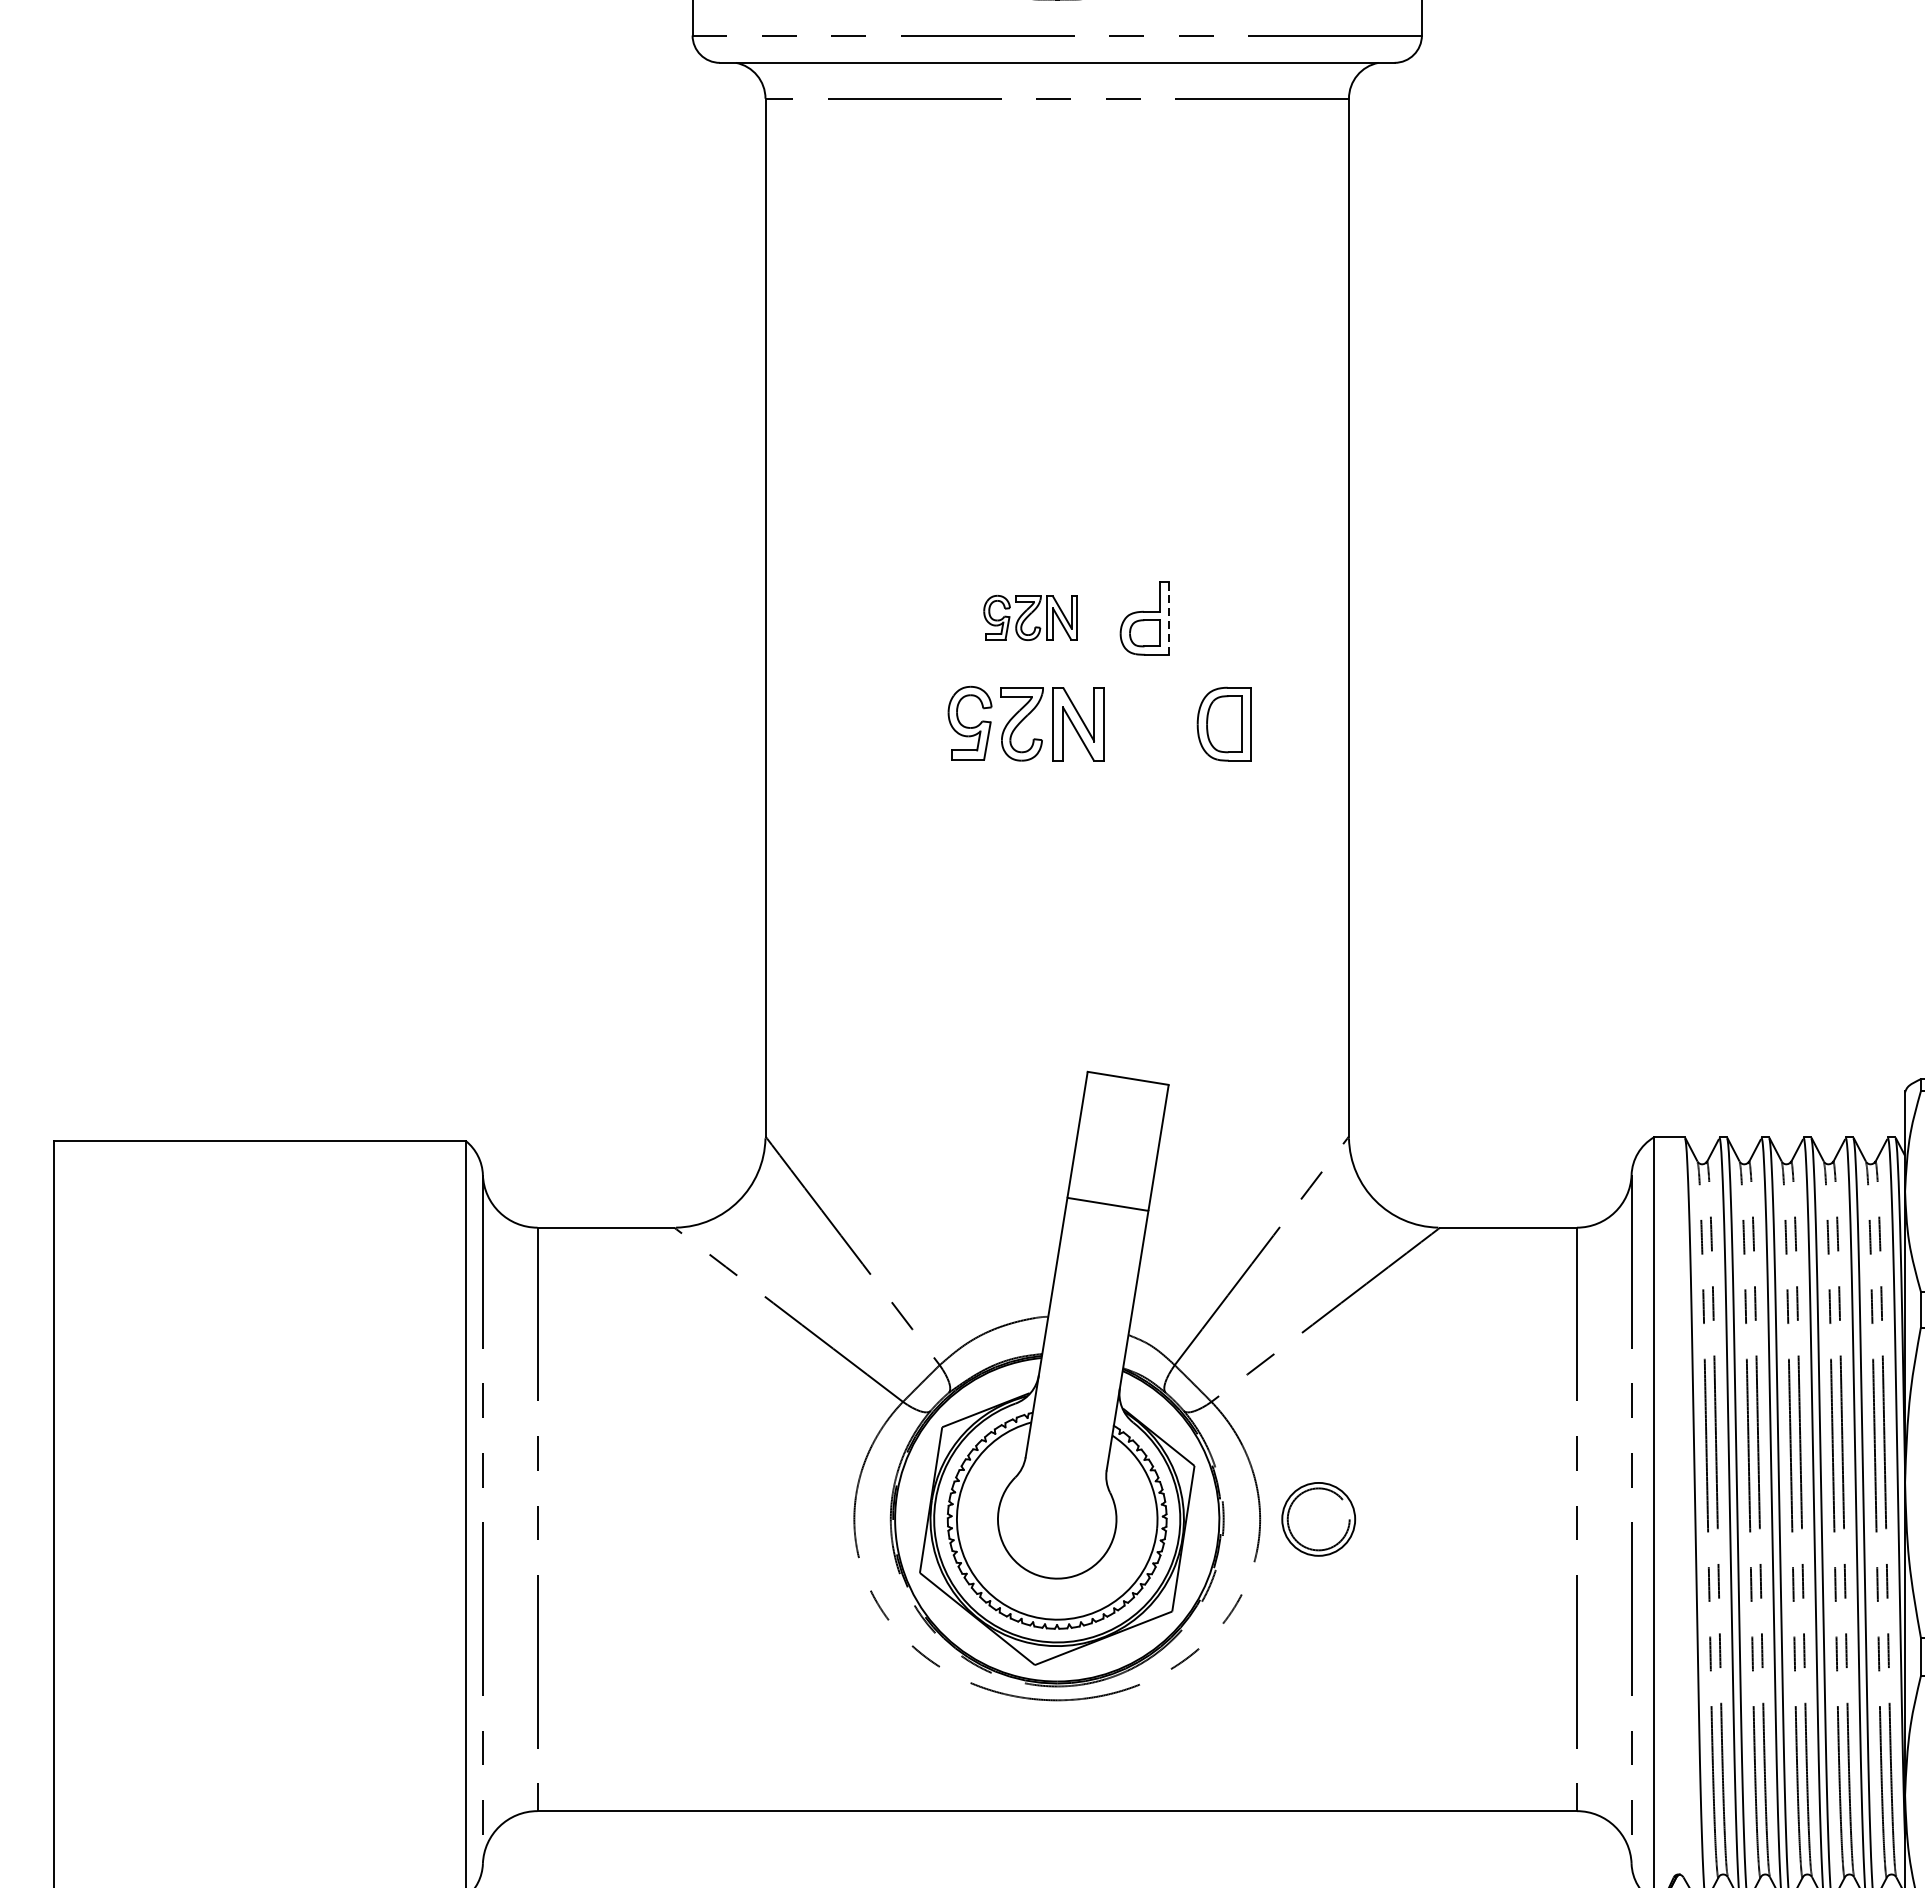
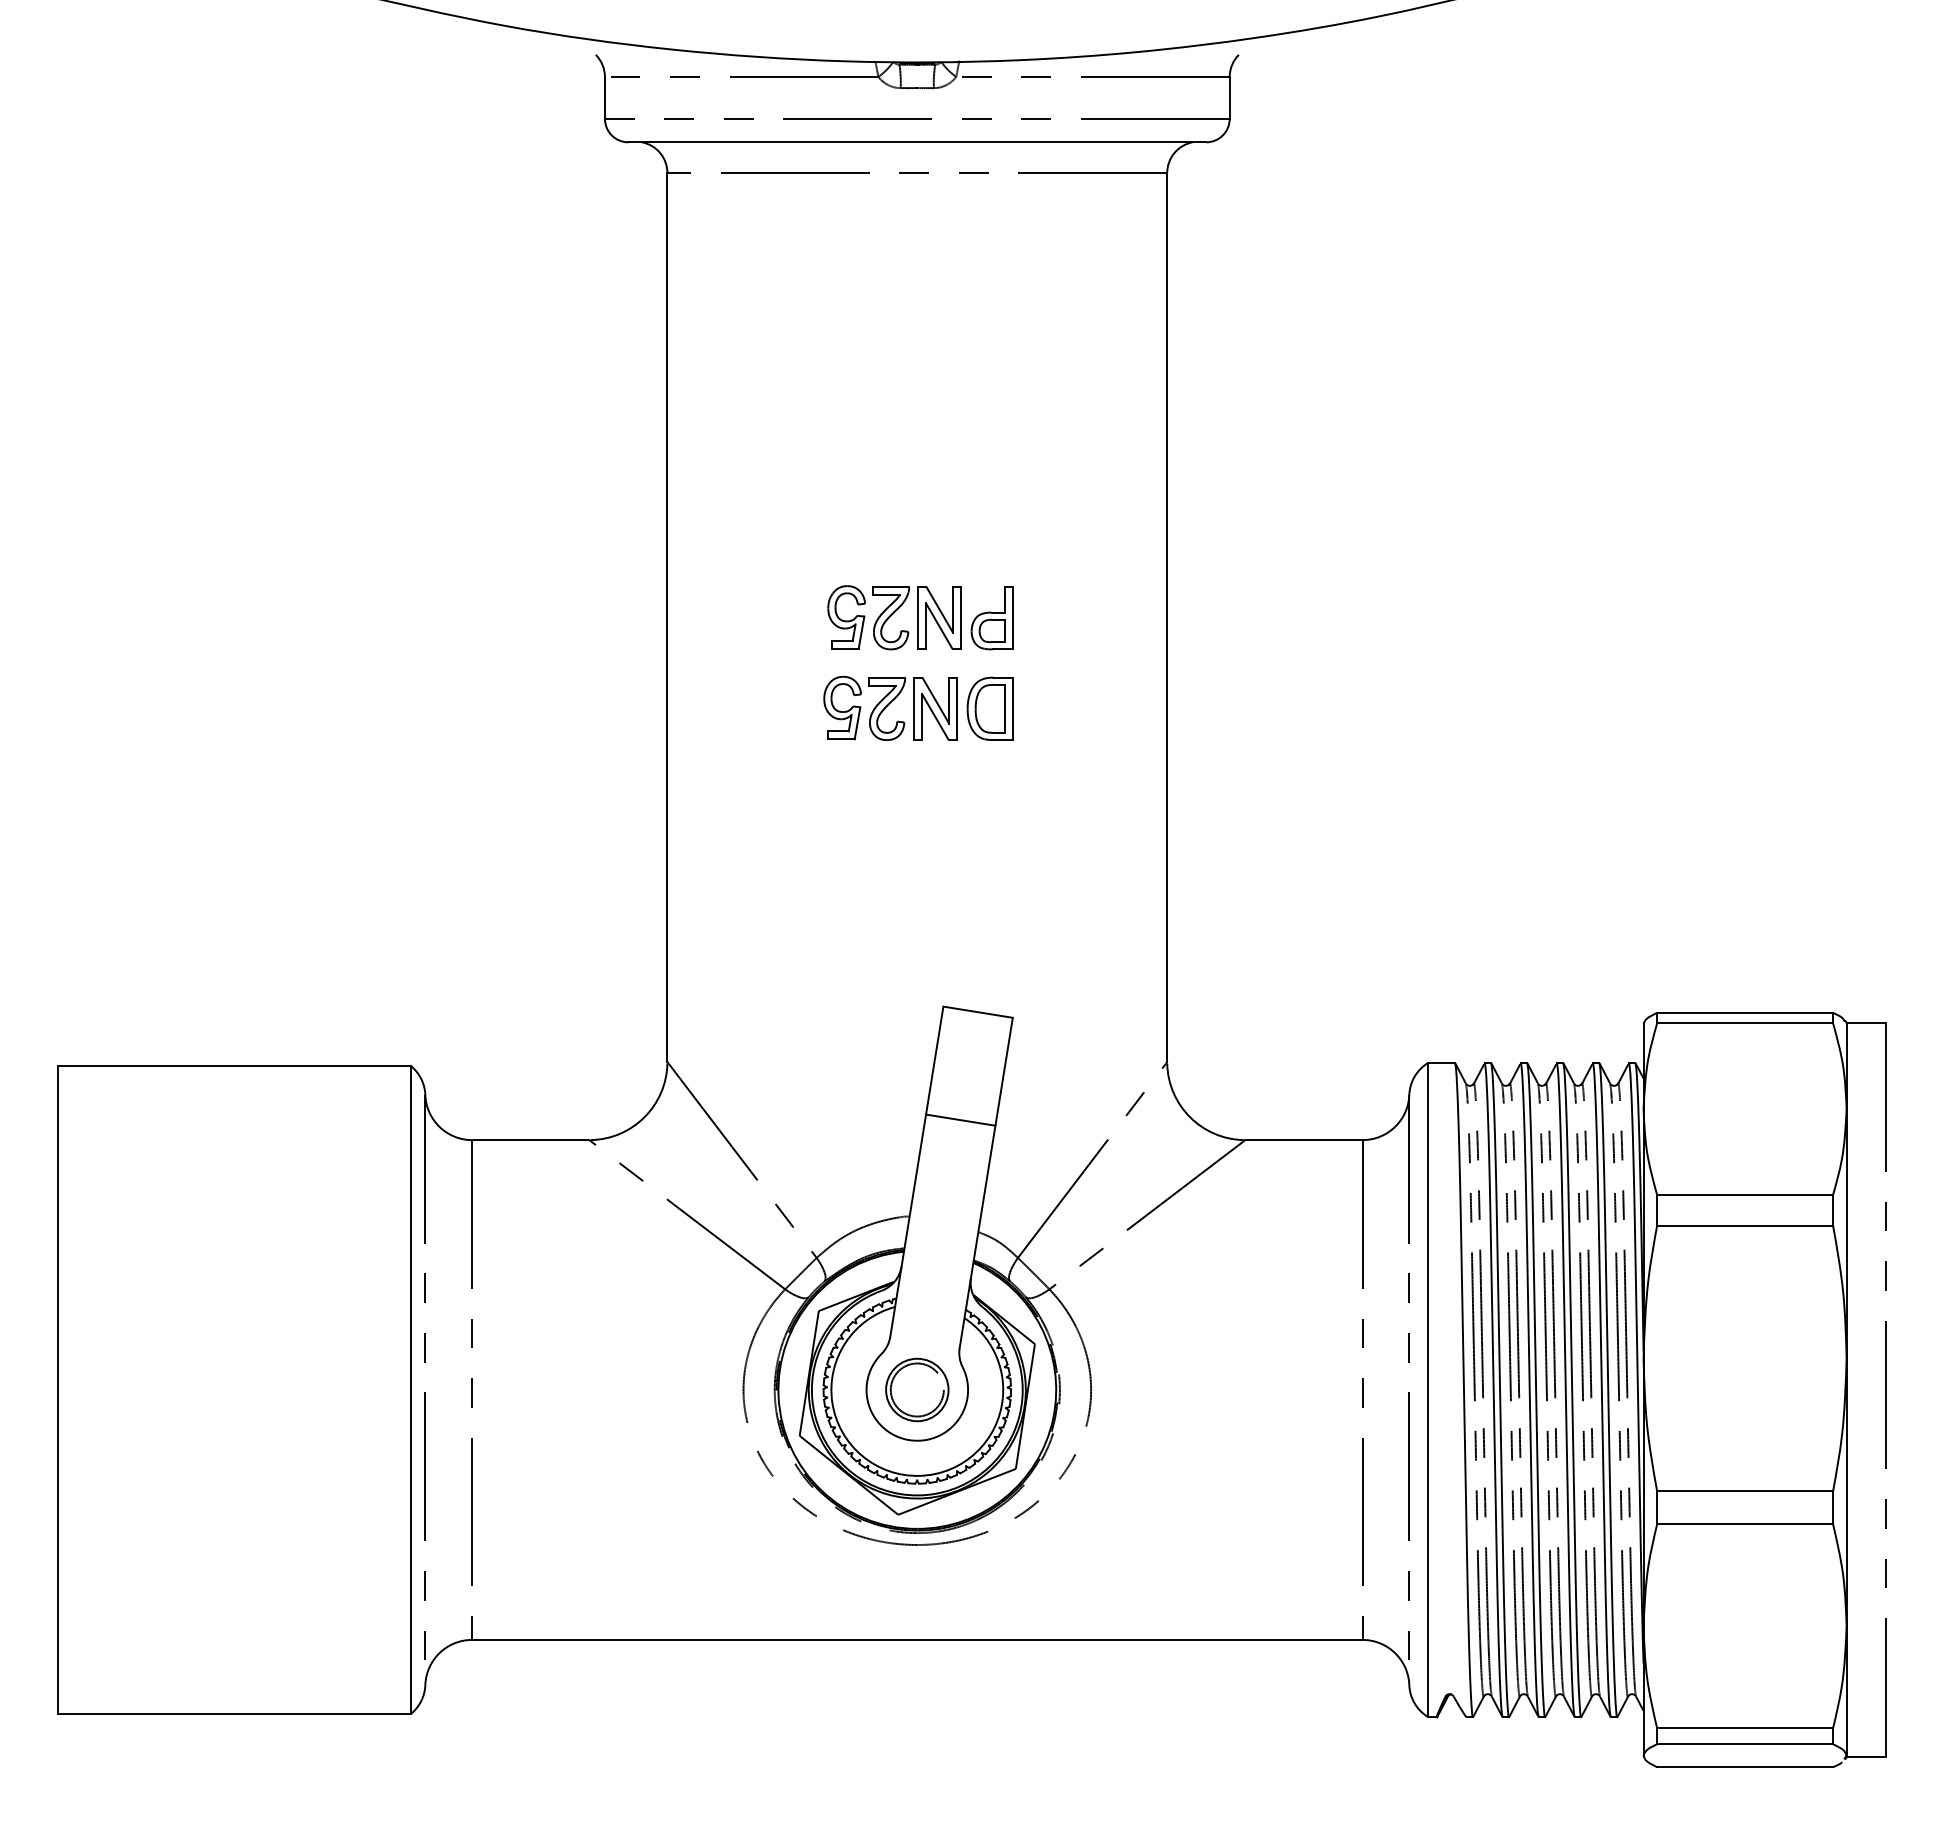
part: (1030, 617) -> (894, 617), size x1.67
line: (1169, 617) -> (1013, 617), dashed -> solid
part: (1223, 723) -> (989, 708), moved
part: (1318, 1518) -> (917, 1389), moved

